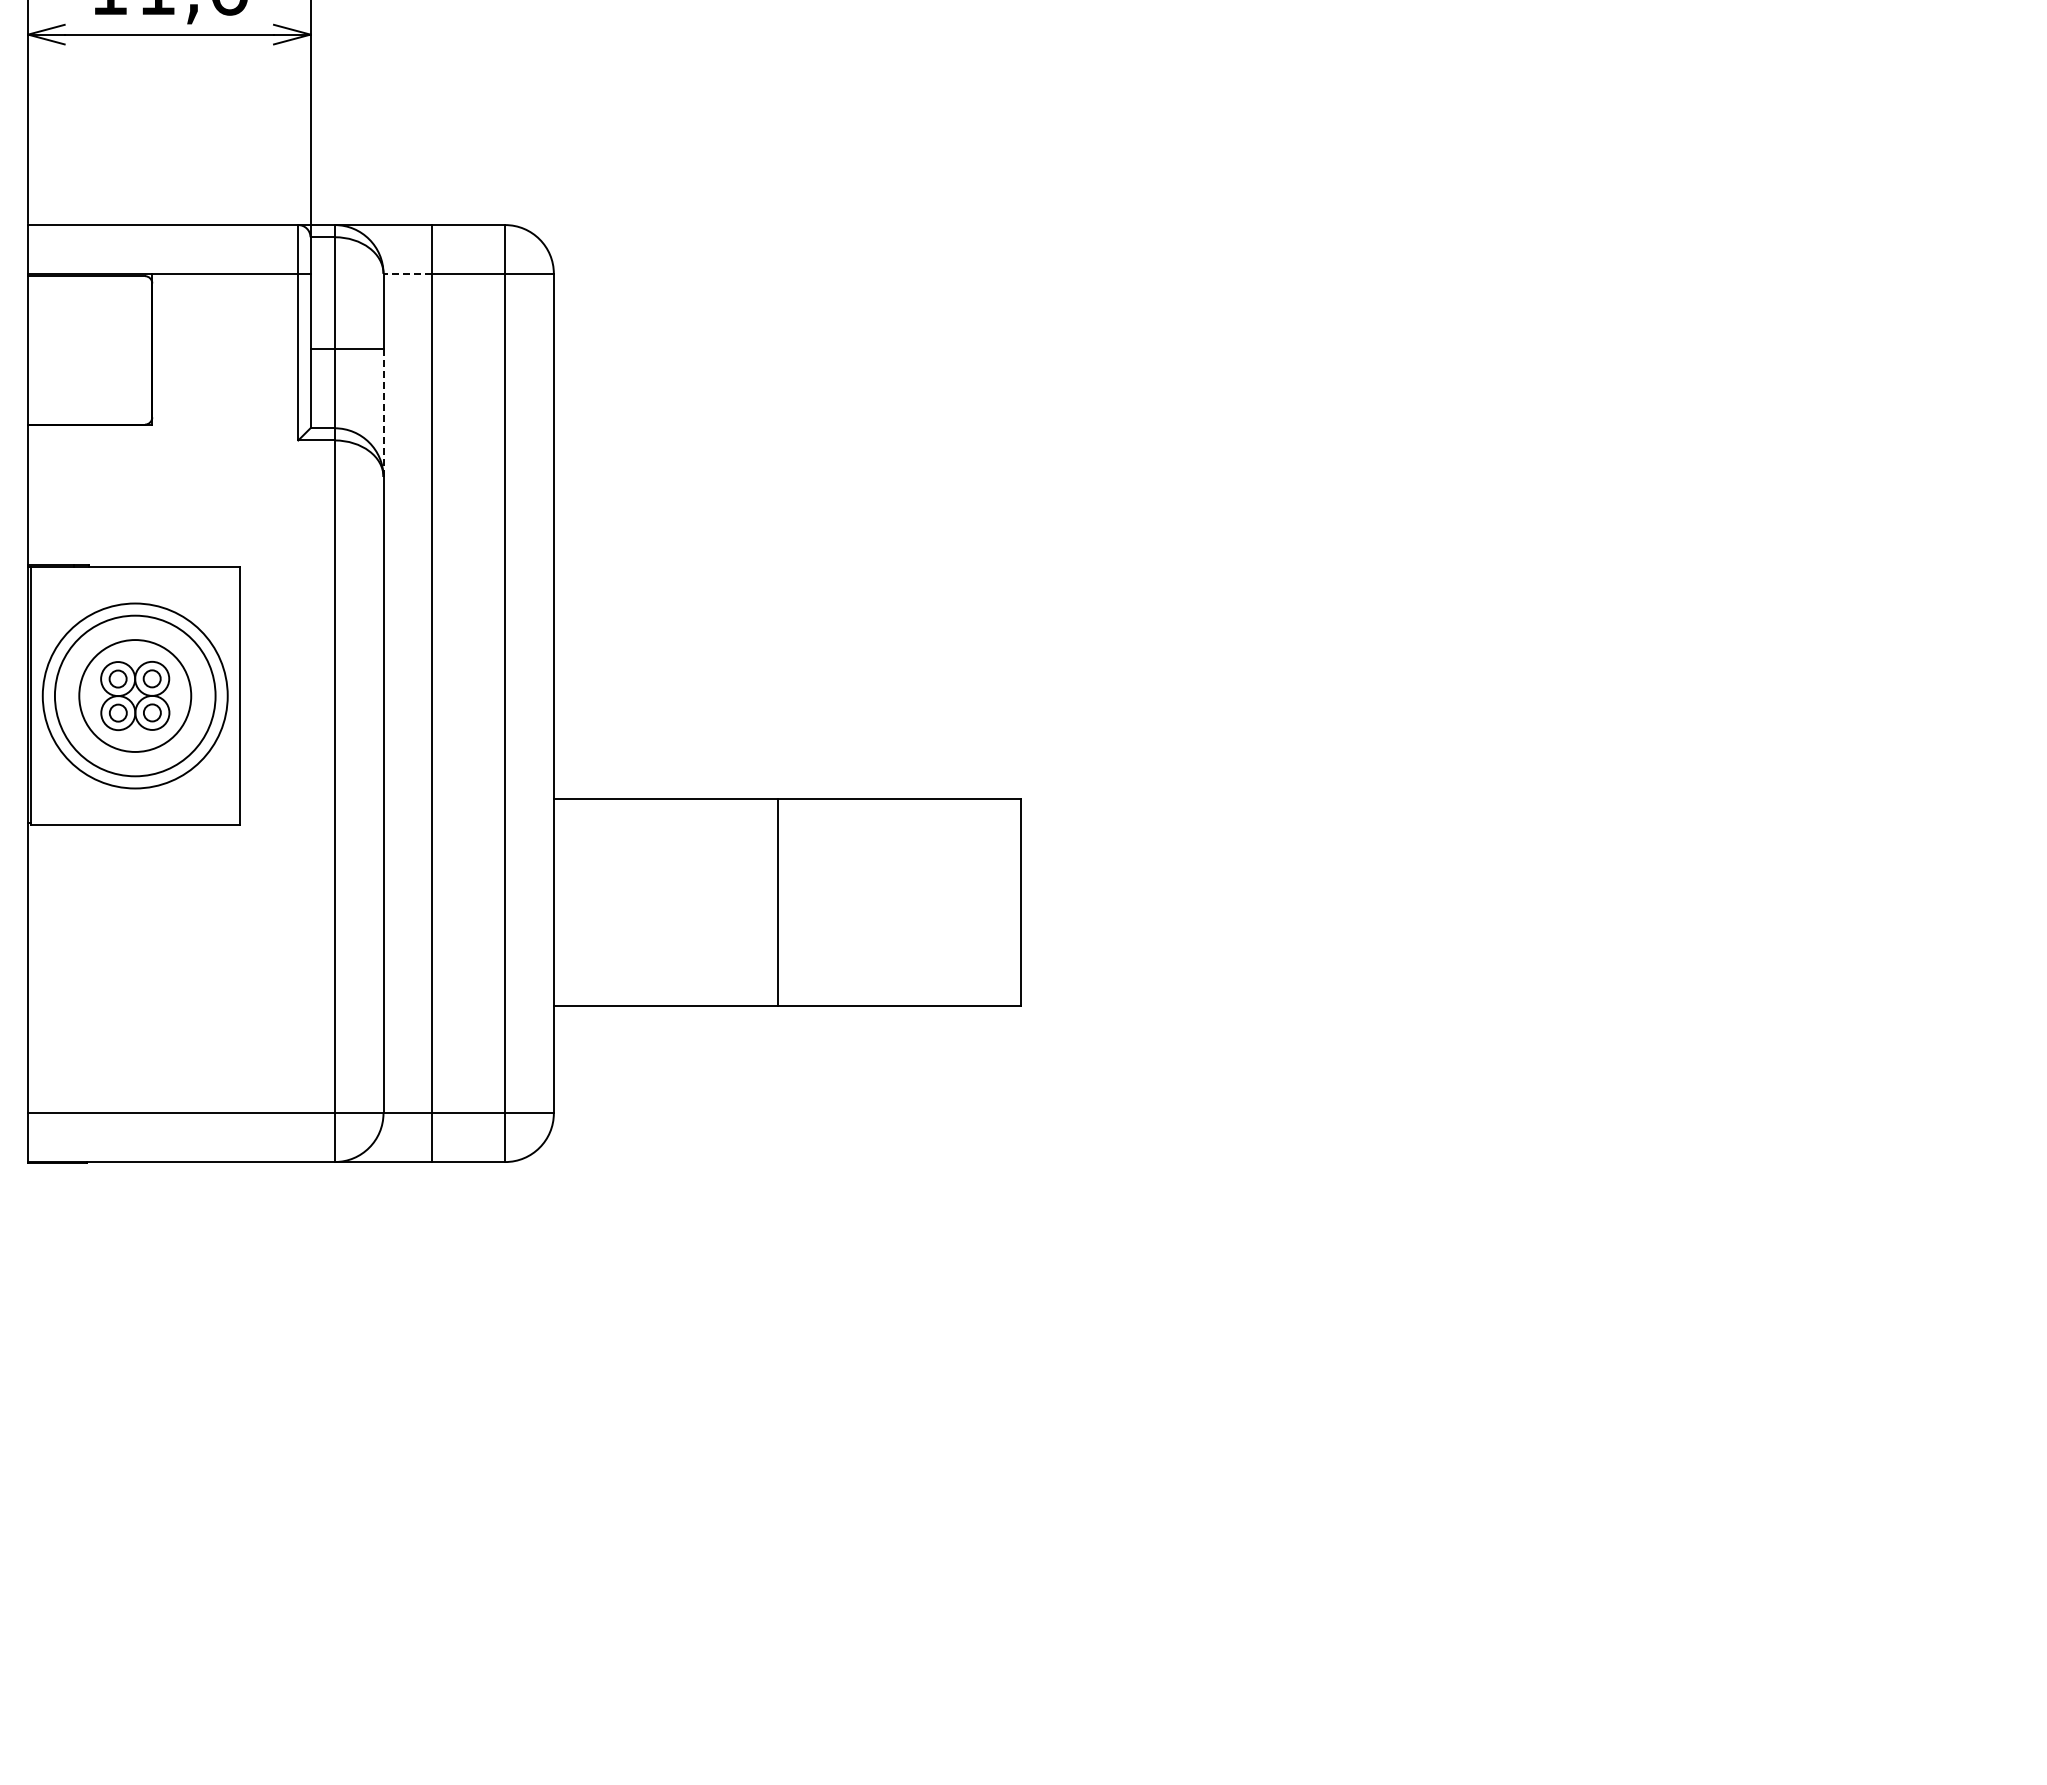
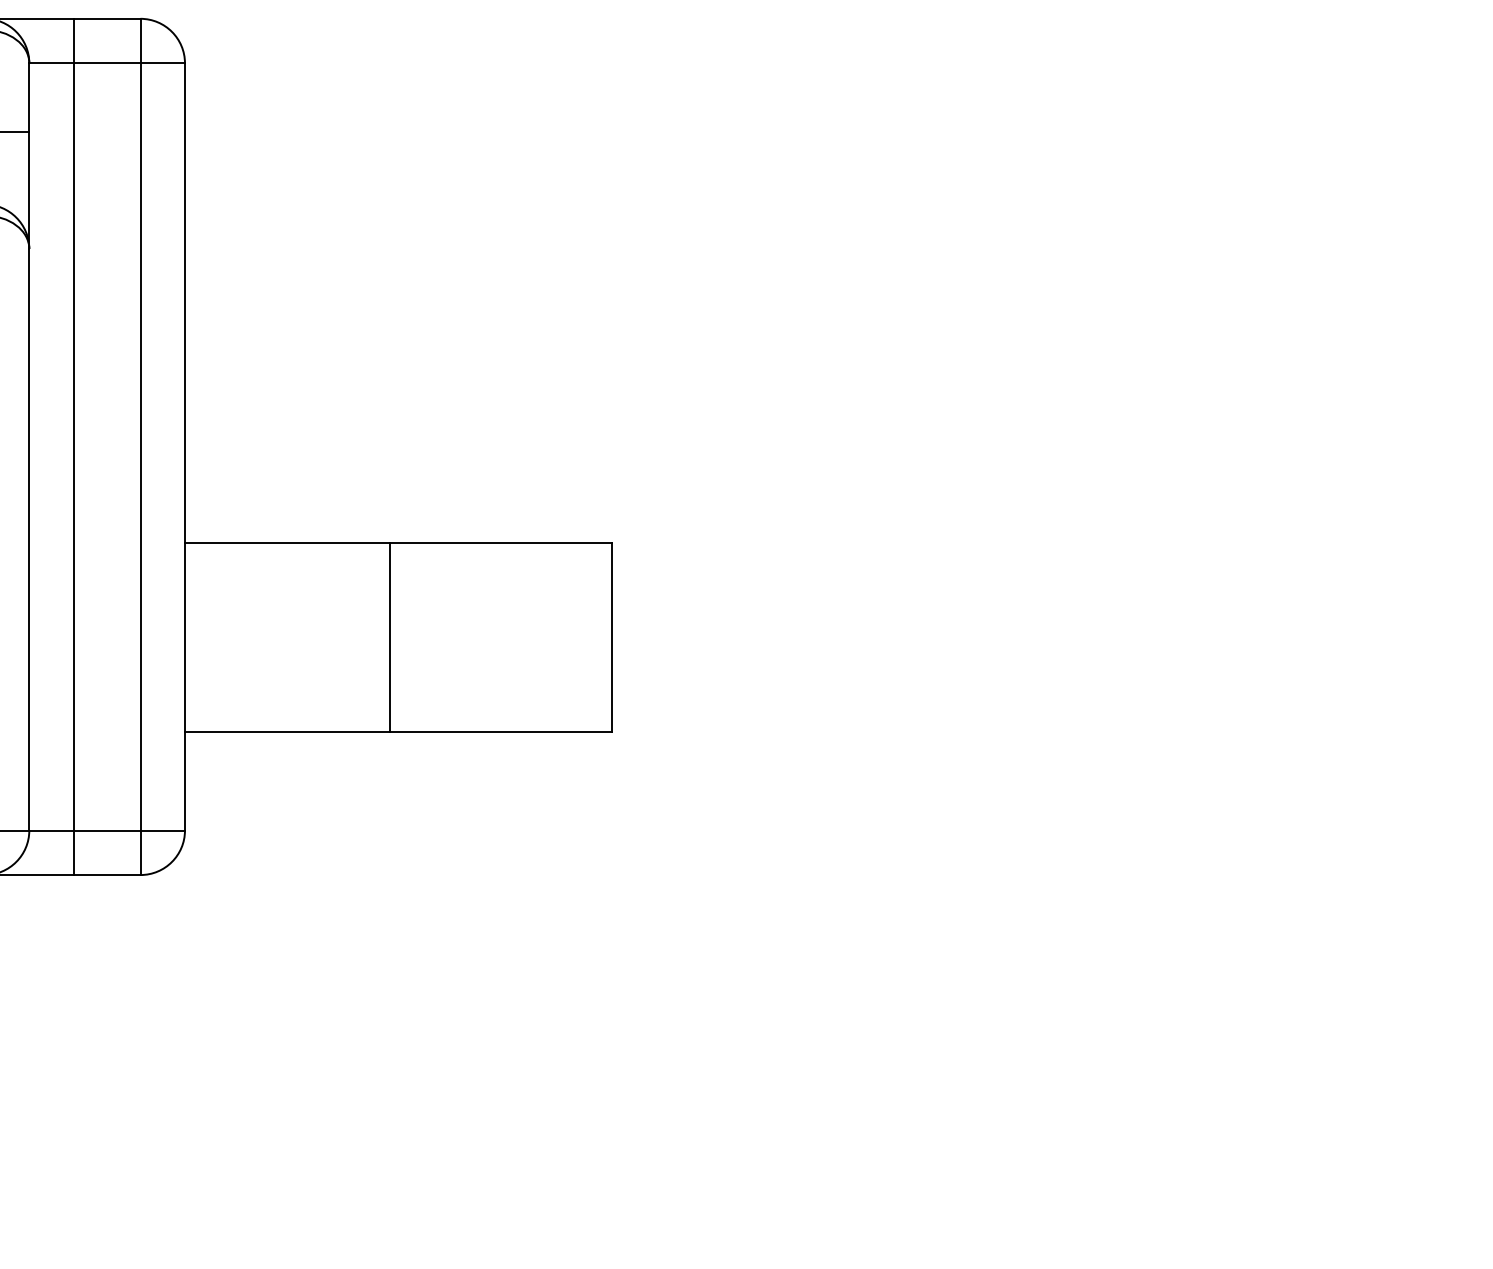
line: (407, 273) -> (51, 63), dashed -> solid
line: (383, 413) -> (29, 191), dashed -> solid

